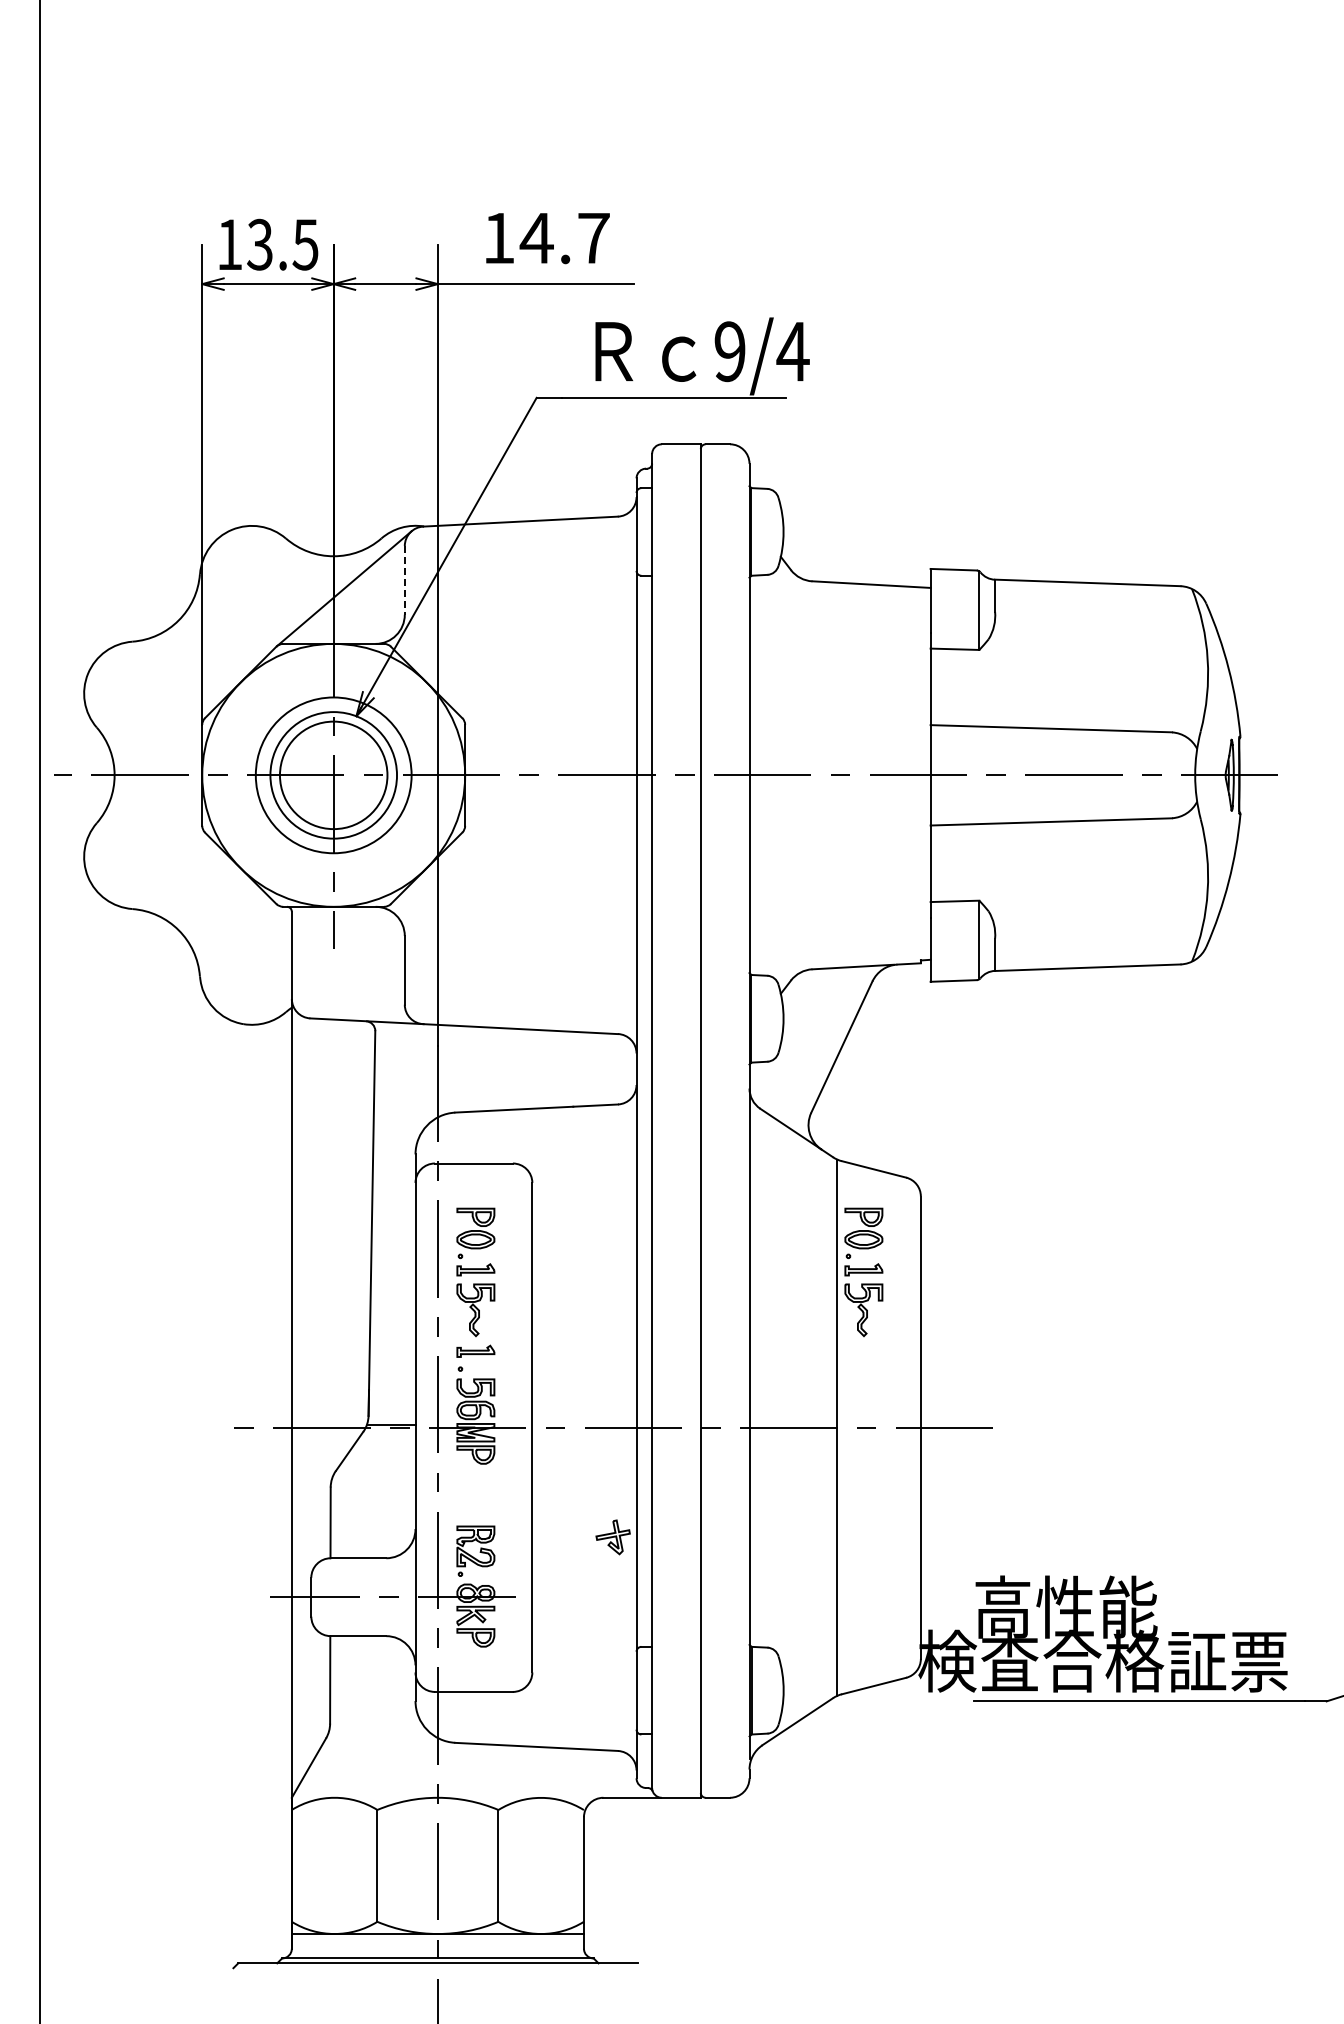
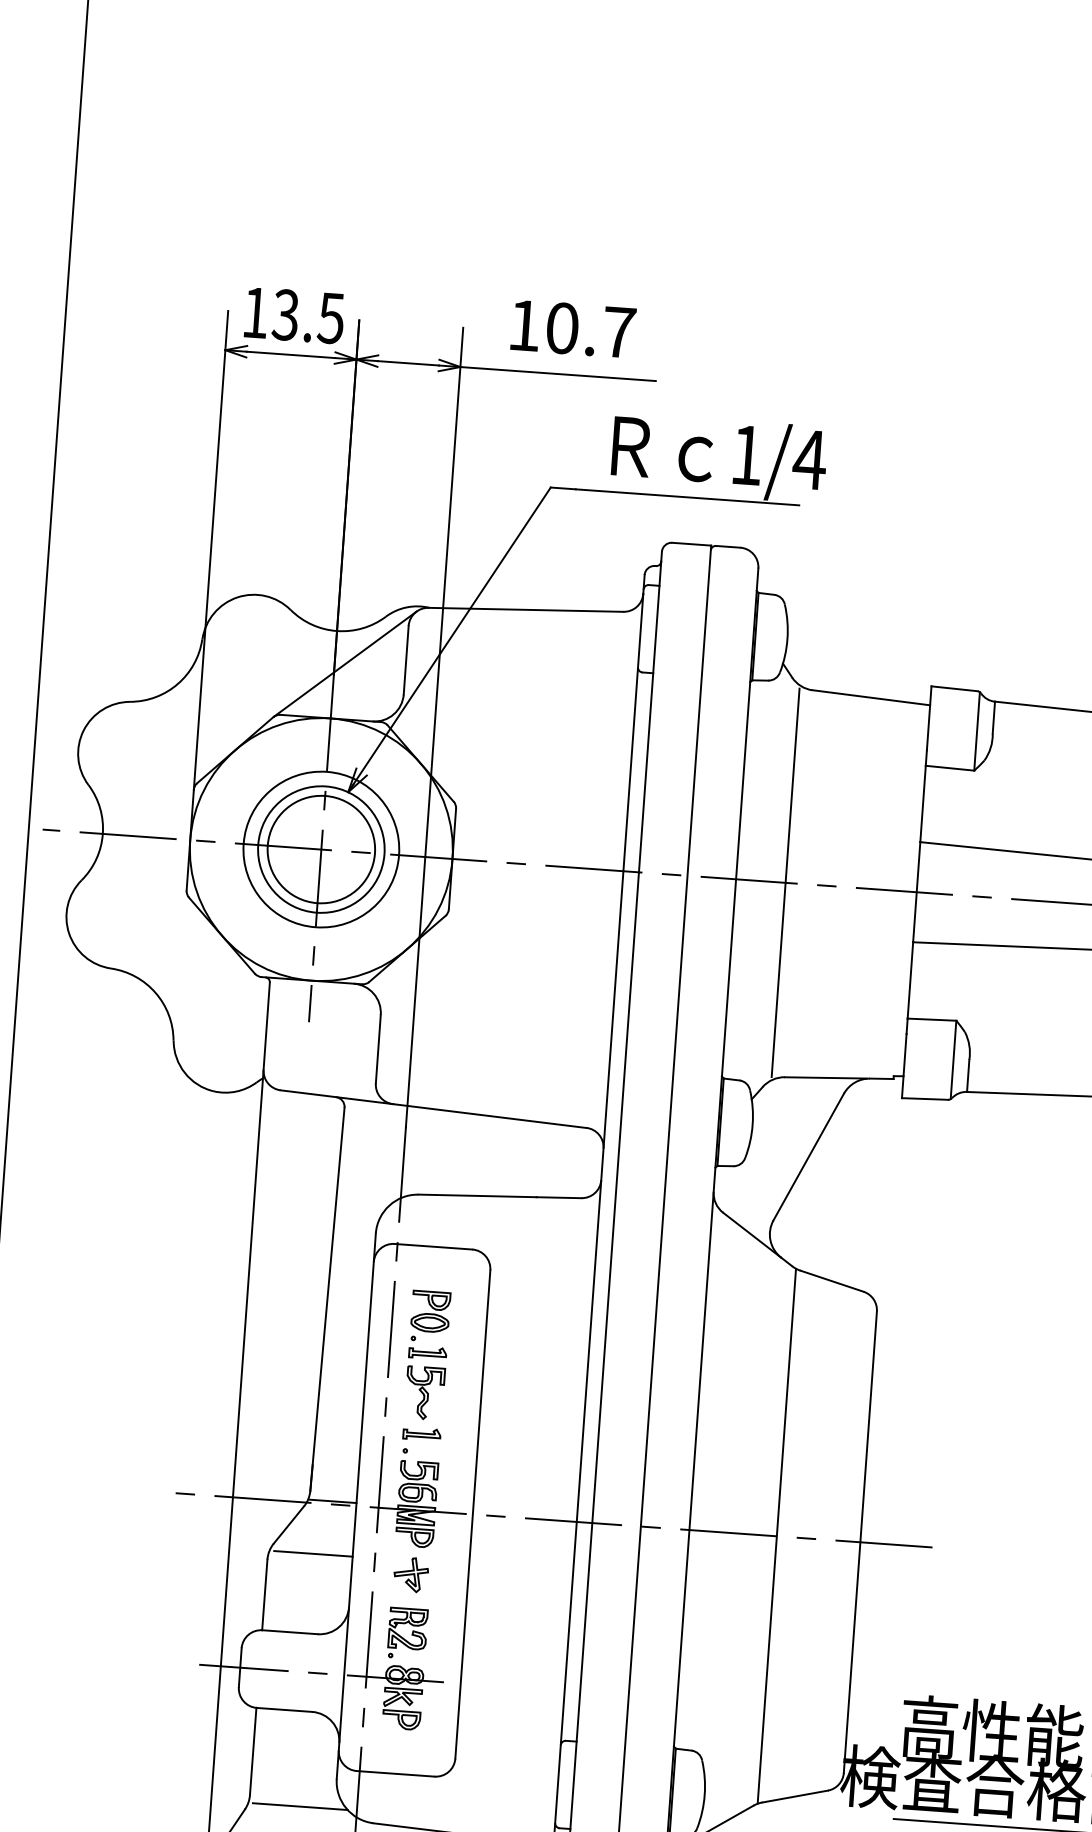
text: (536, 238) -> (562, 328), 14.7 -> 10.7
text: (729, 351) -> (746, 455), 9/4 -> 1/4
line: (404, 580) -> (405, 660), dashed -> solid
line: (799, 775) -> (785, 883), added
part: (863, 1272) -> (814, 1383), removed
line: (375, 1478) -> (312, 1553), added
part: (612, 1537) -> (410, 1574), moved
line: (380, 1731) -> (299, 1806), added

